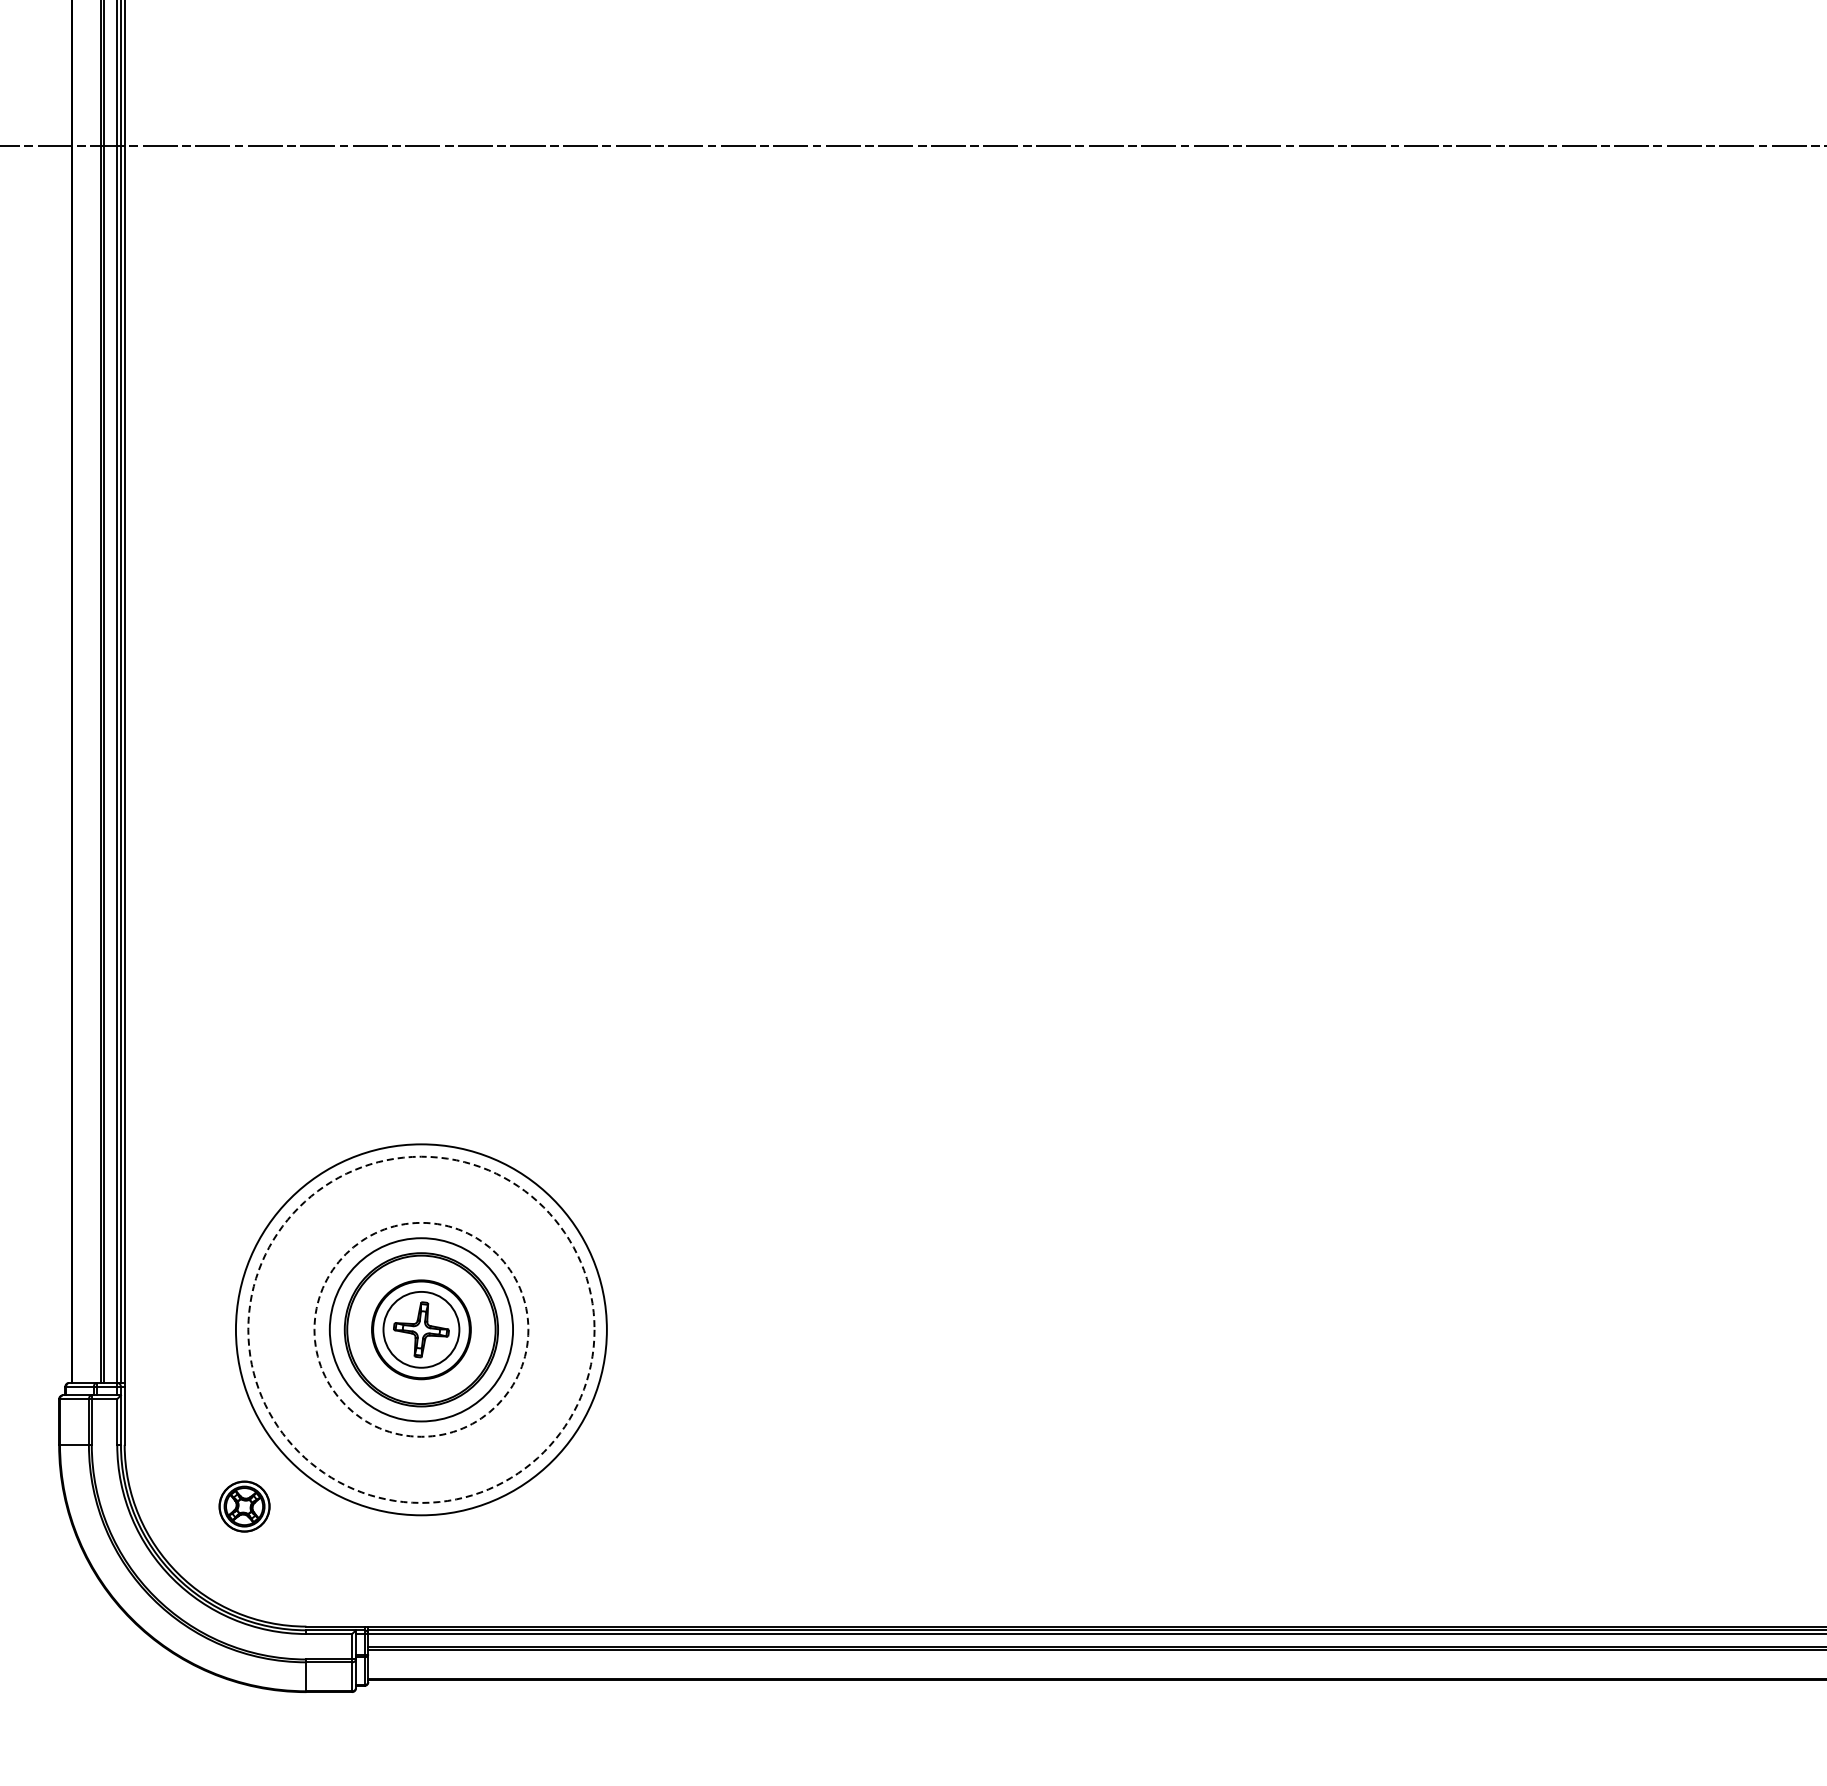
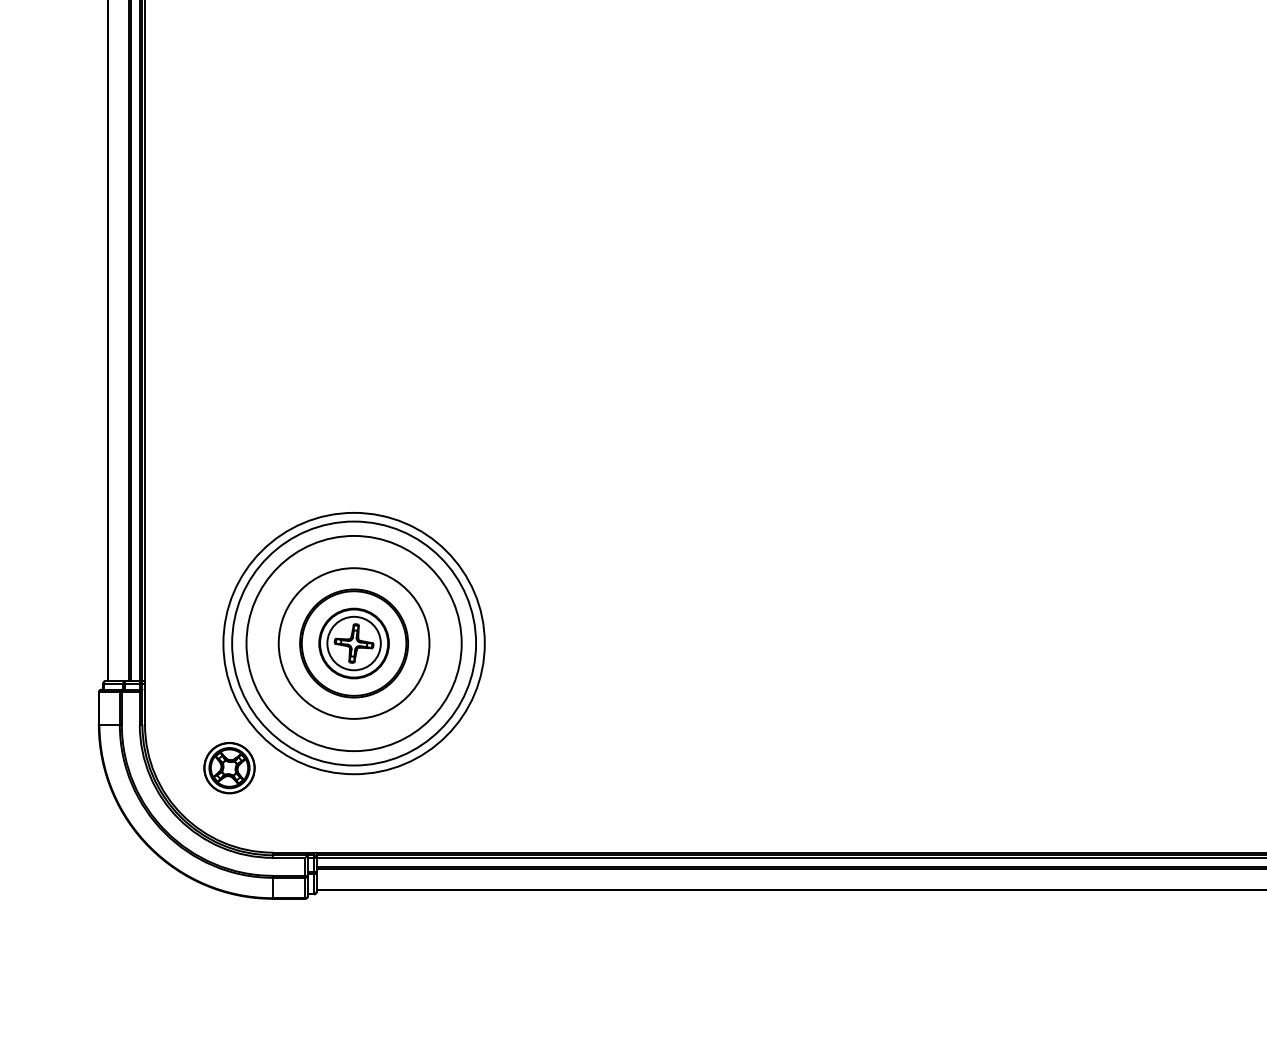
circle: (421, 1329) -> (354, 643), dashed -> solid
circle: (421, 1329) -> (354, 643), dashed -> solid
circle: (421, 1329) -> (354, 643), size x1.67
part: (244, 1506) -> (229, 768), size x1.43

